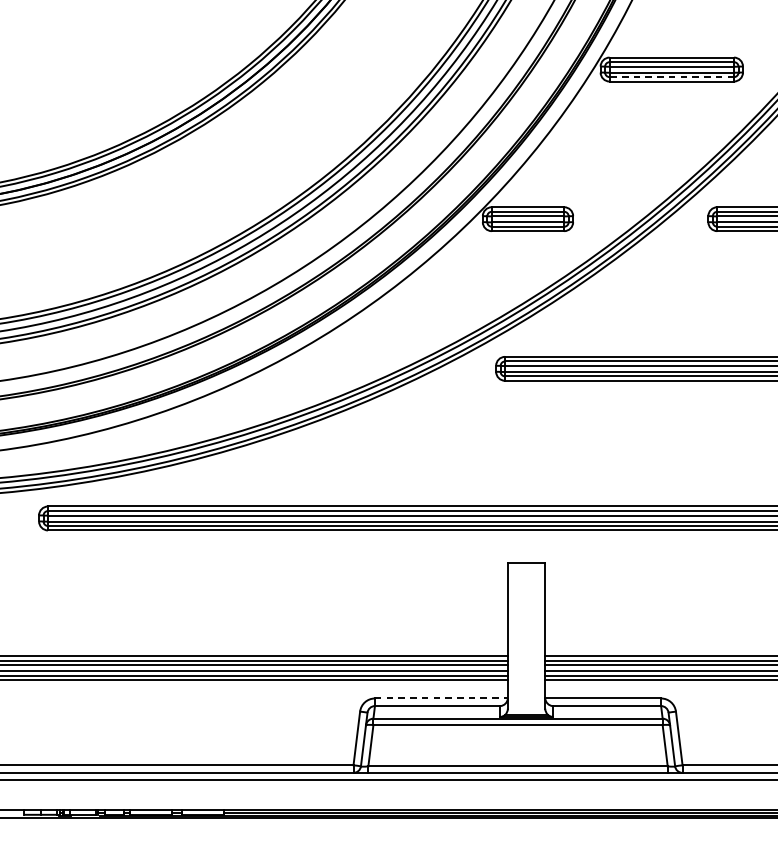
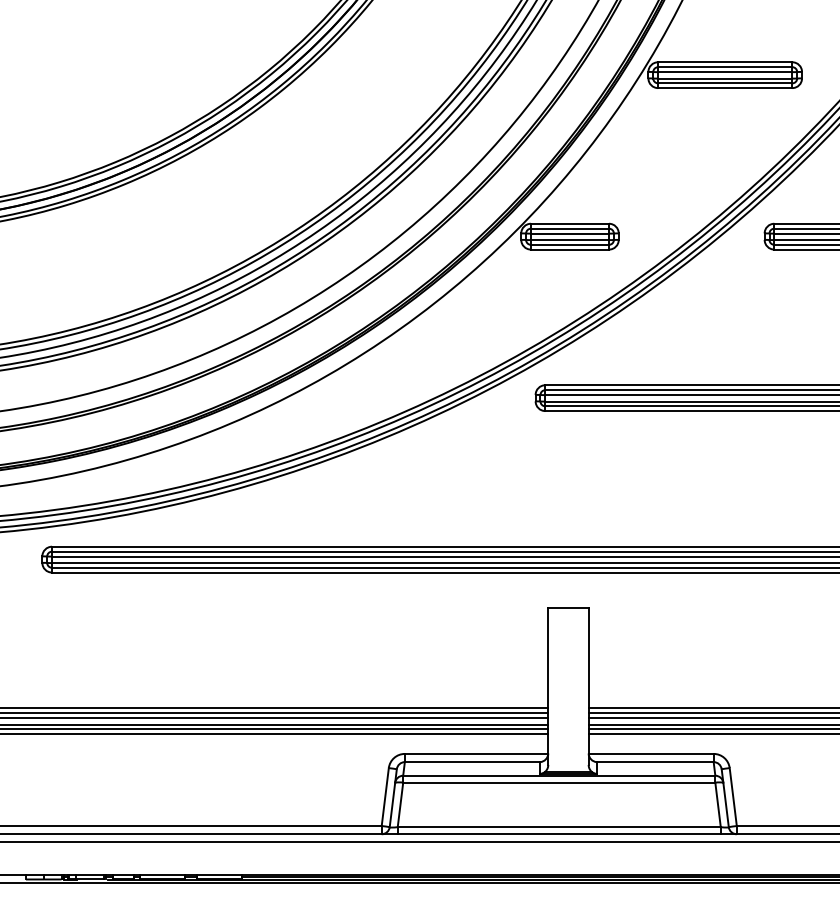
line: (671, 77) -> (724, 83), dashed -> solid
line: (441, 698) -> (476, 753), dashed -> solid

